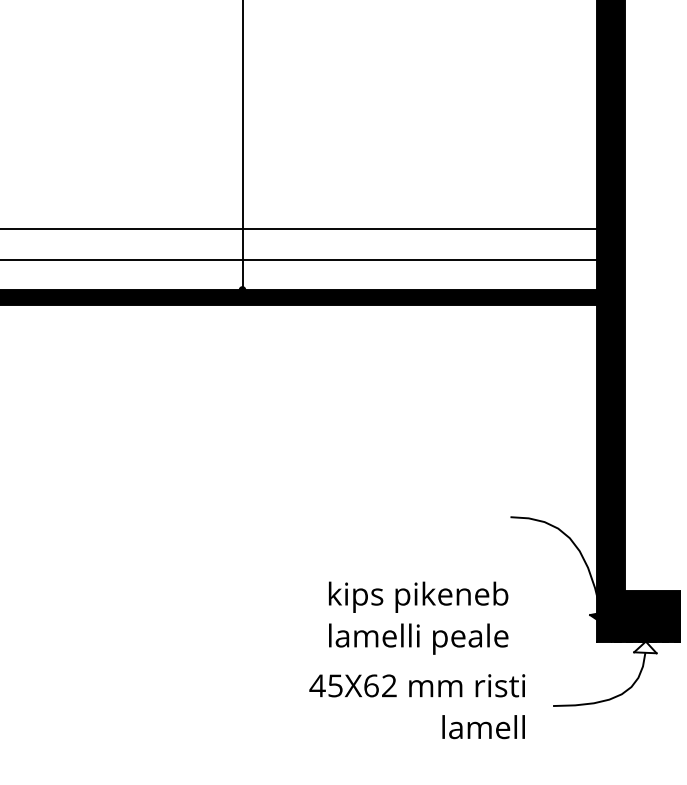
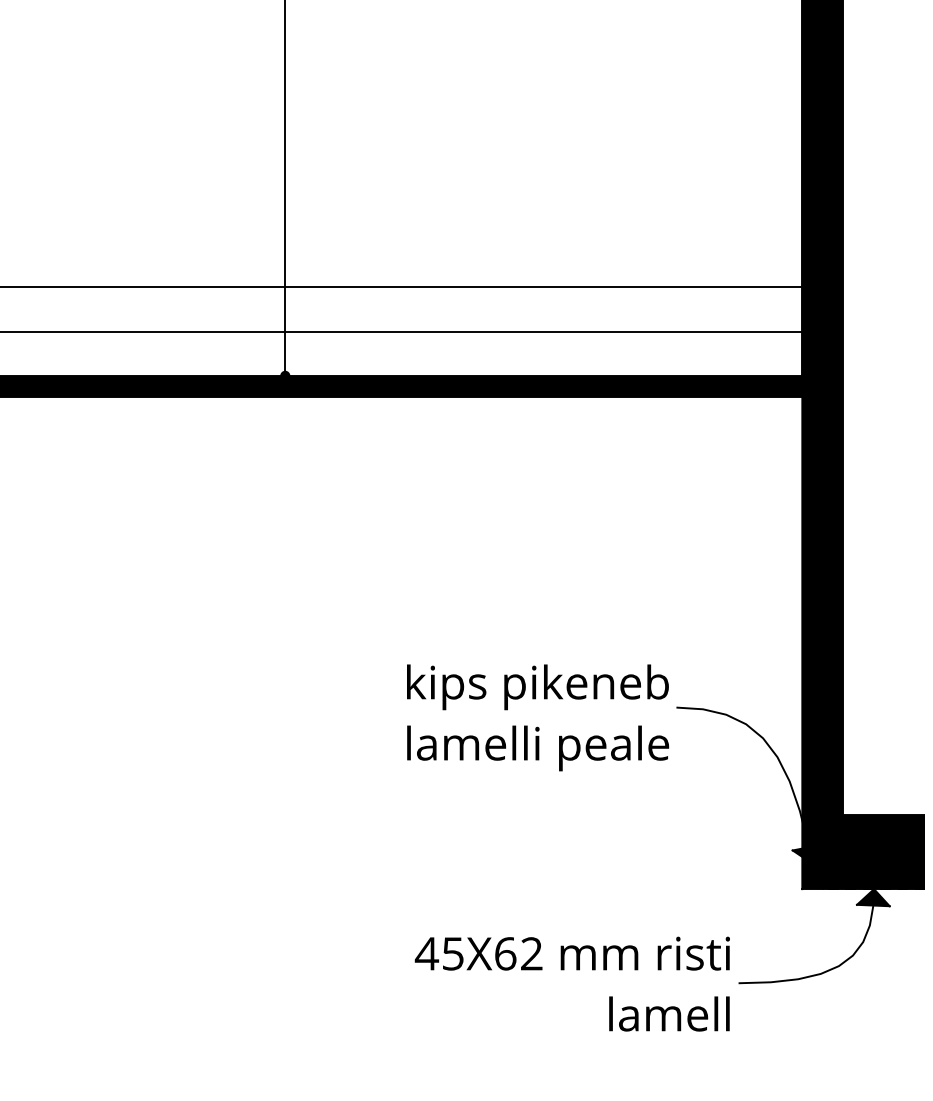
text: (418, 617) -> (537, 716), moved
fill: (645, 647) -> (873, 897), added
text: (417, 706) -> (572, 983), moved

